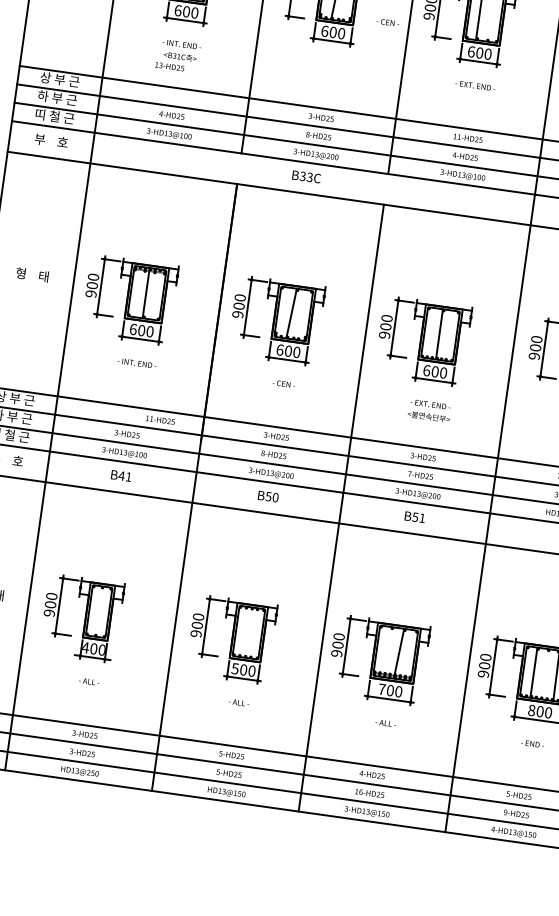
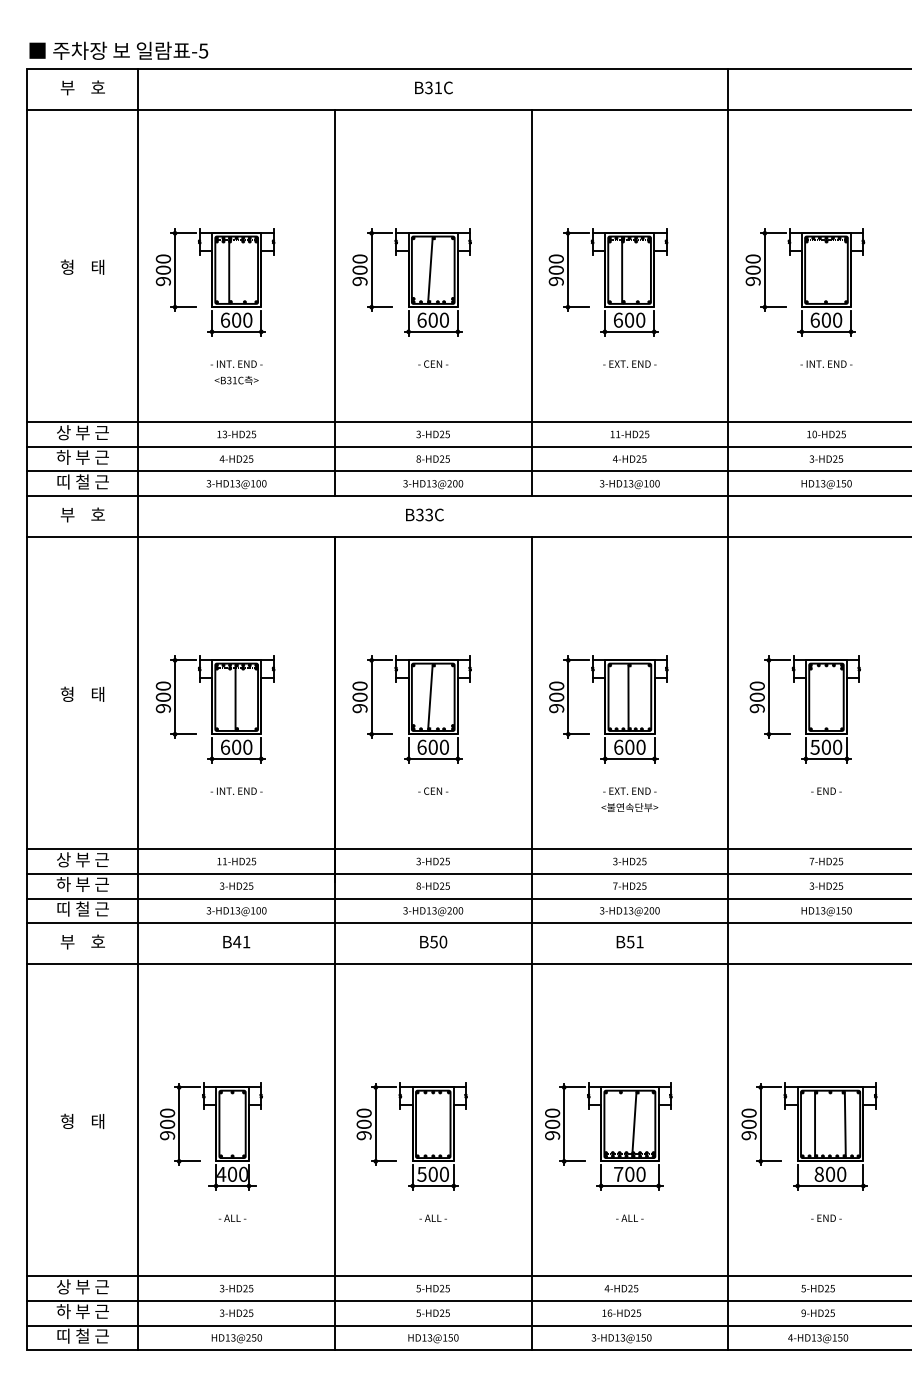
text: (388, 22) -> (433, 363), moved
text: (169, 66) -> (236, 434), moved
text: (160, 420) -> (236, 861), moved

